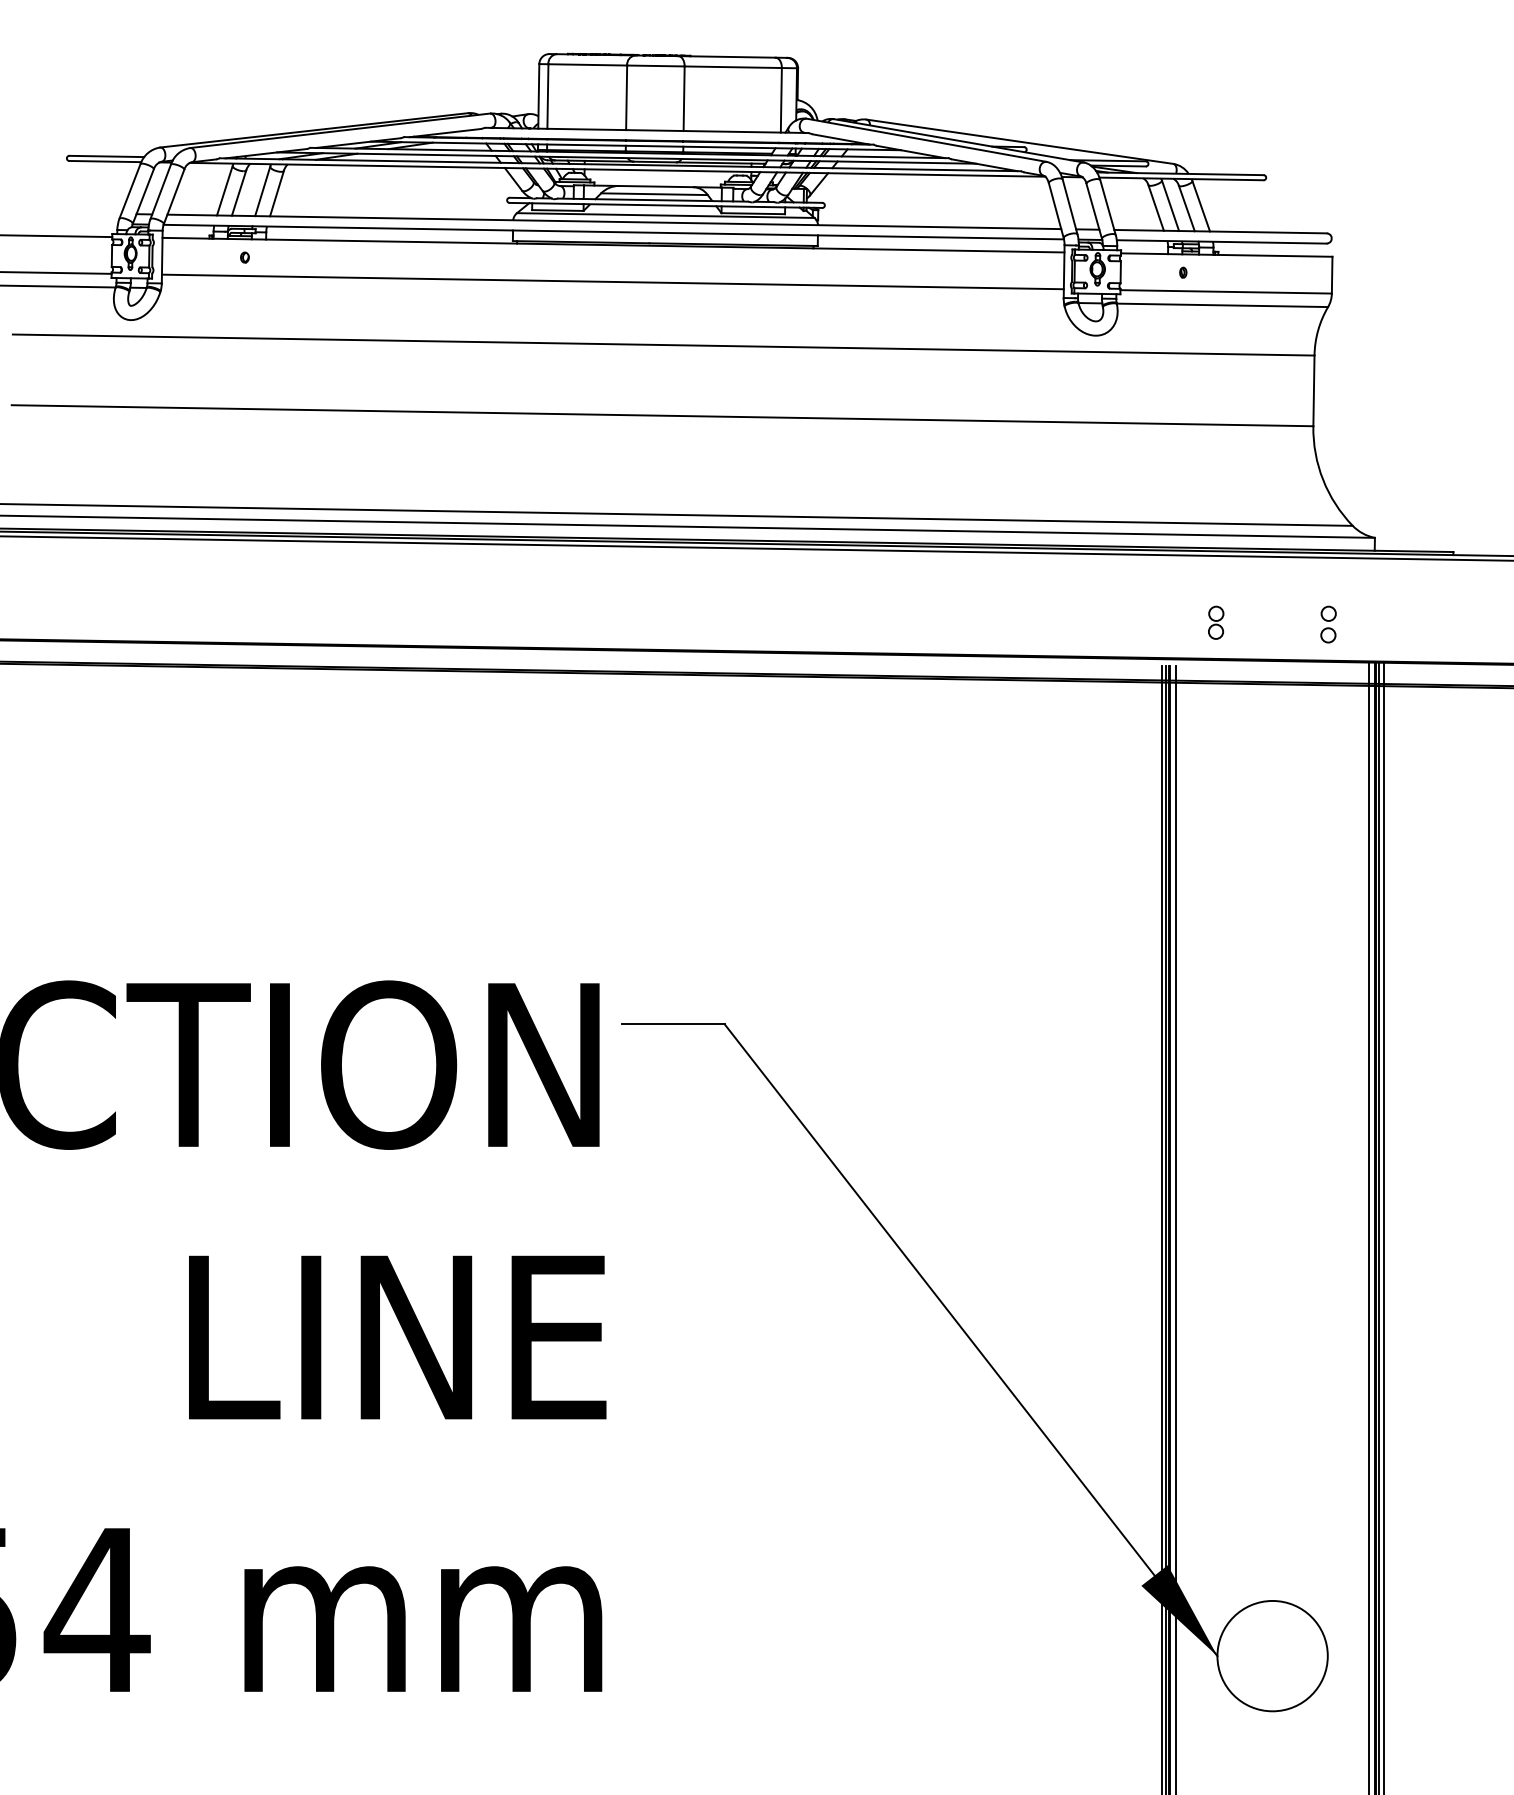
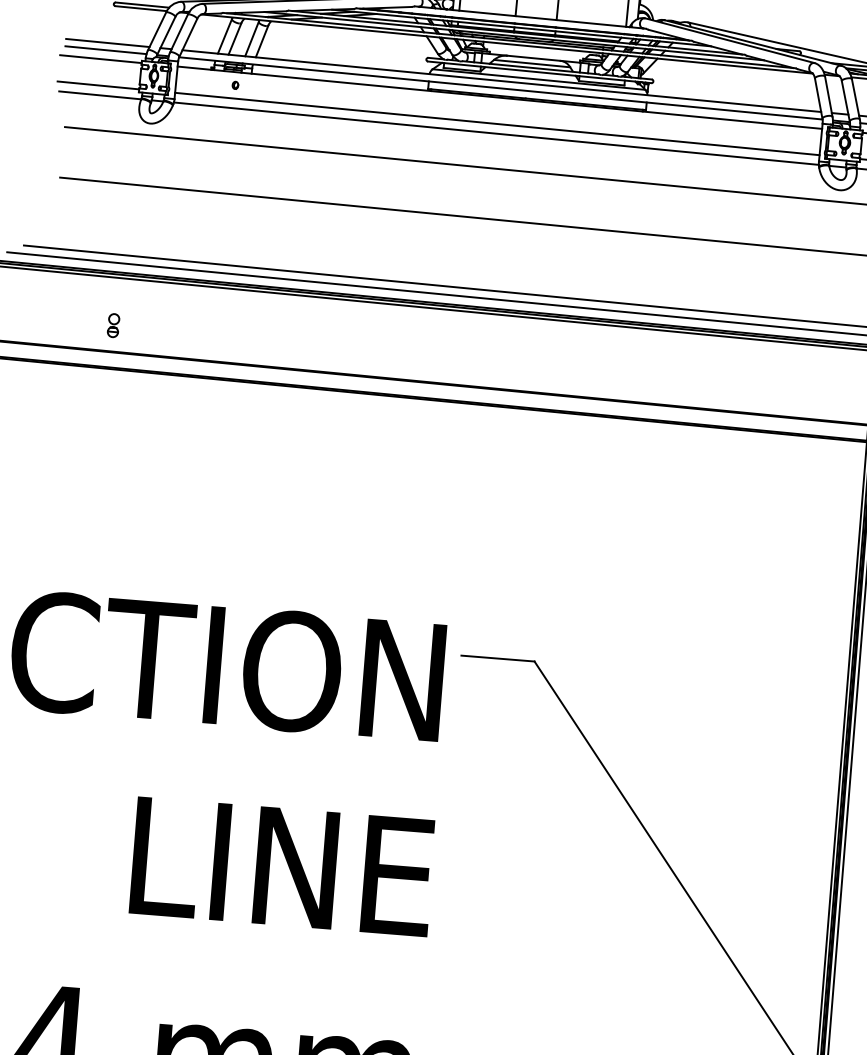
line: (62, 212) -> (107, 42), added
line: (60, 223) -> (105, 50), added
line: (612, 295) -> (496, 133), added
part: (102, 604) -> (113, 325), added

